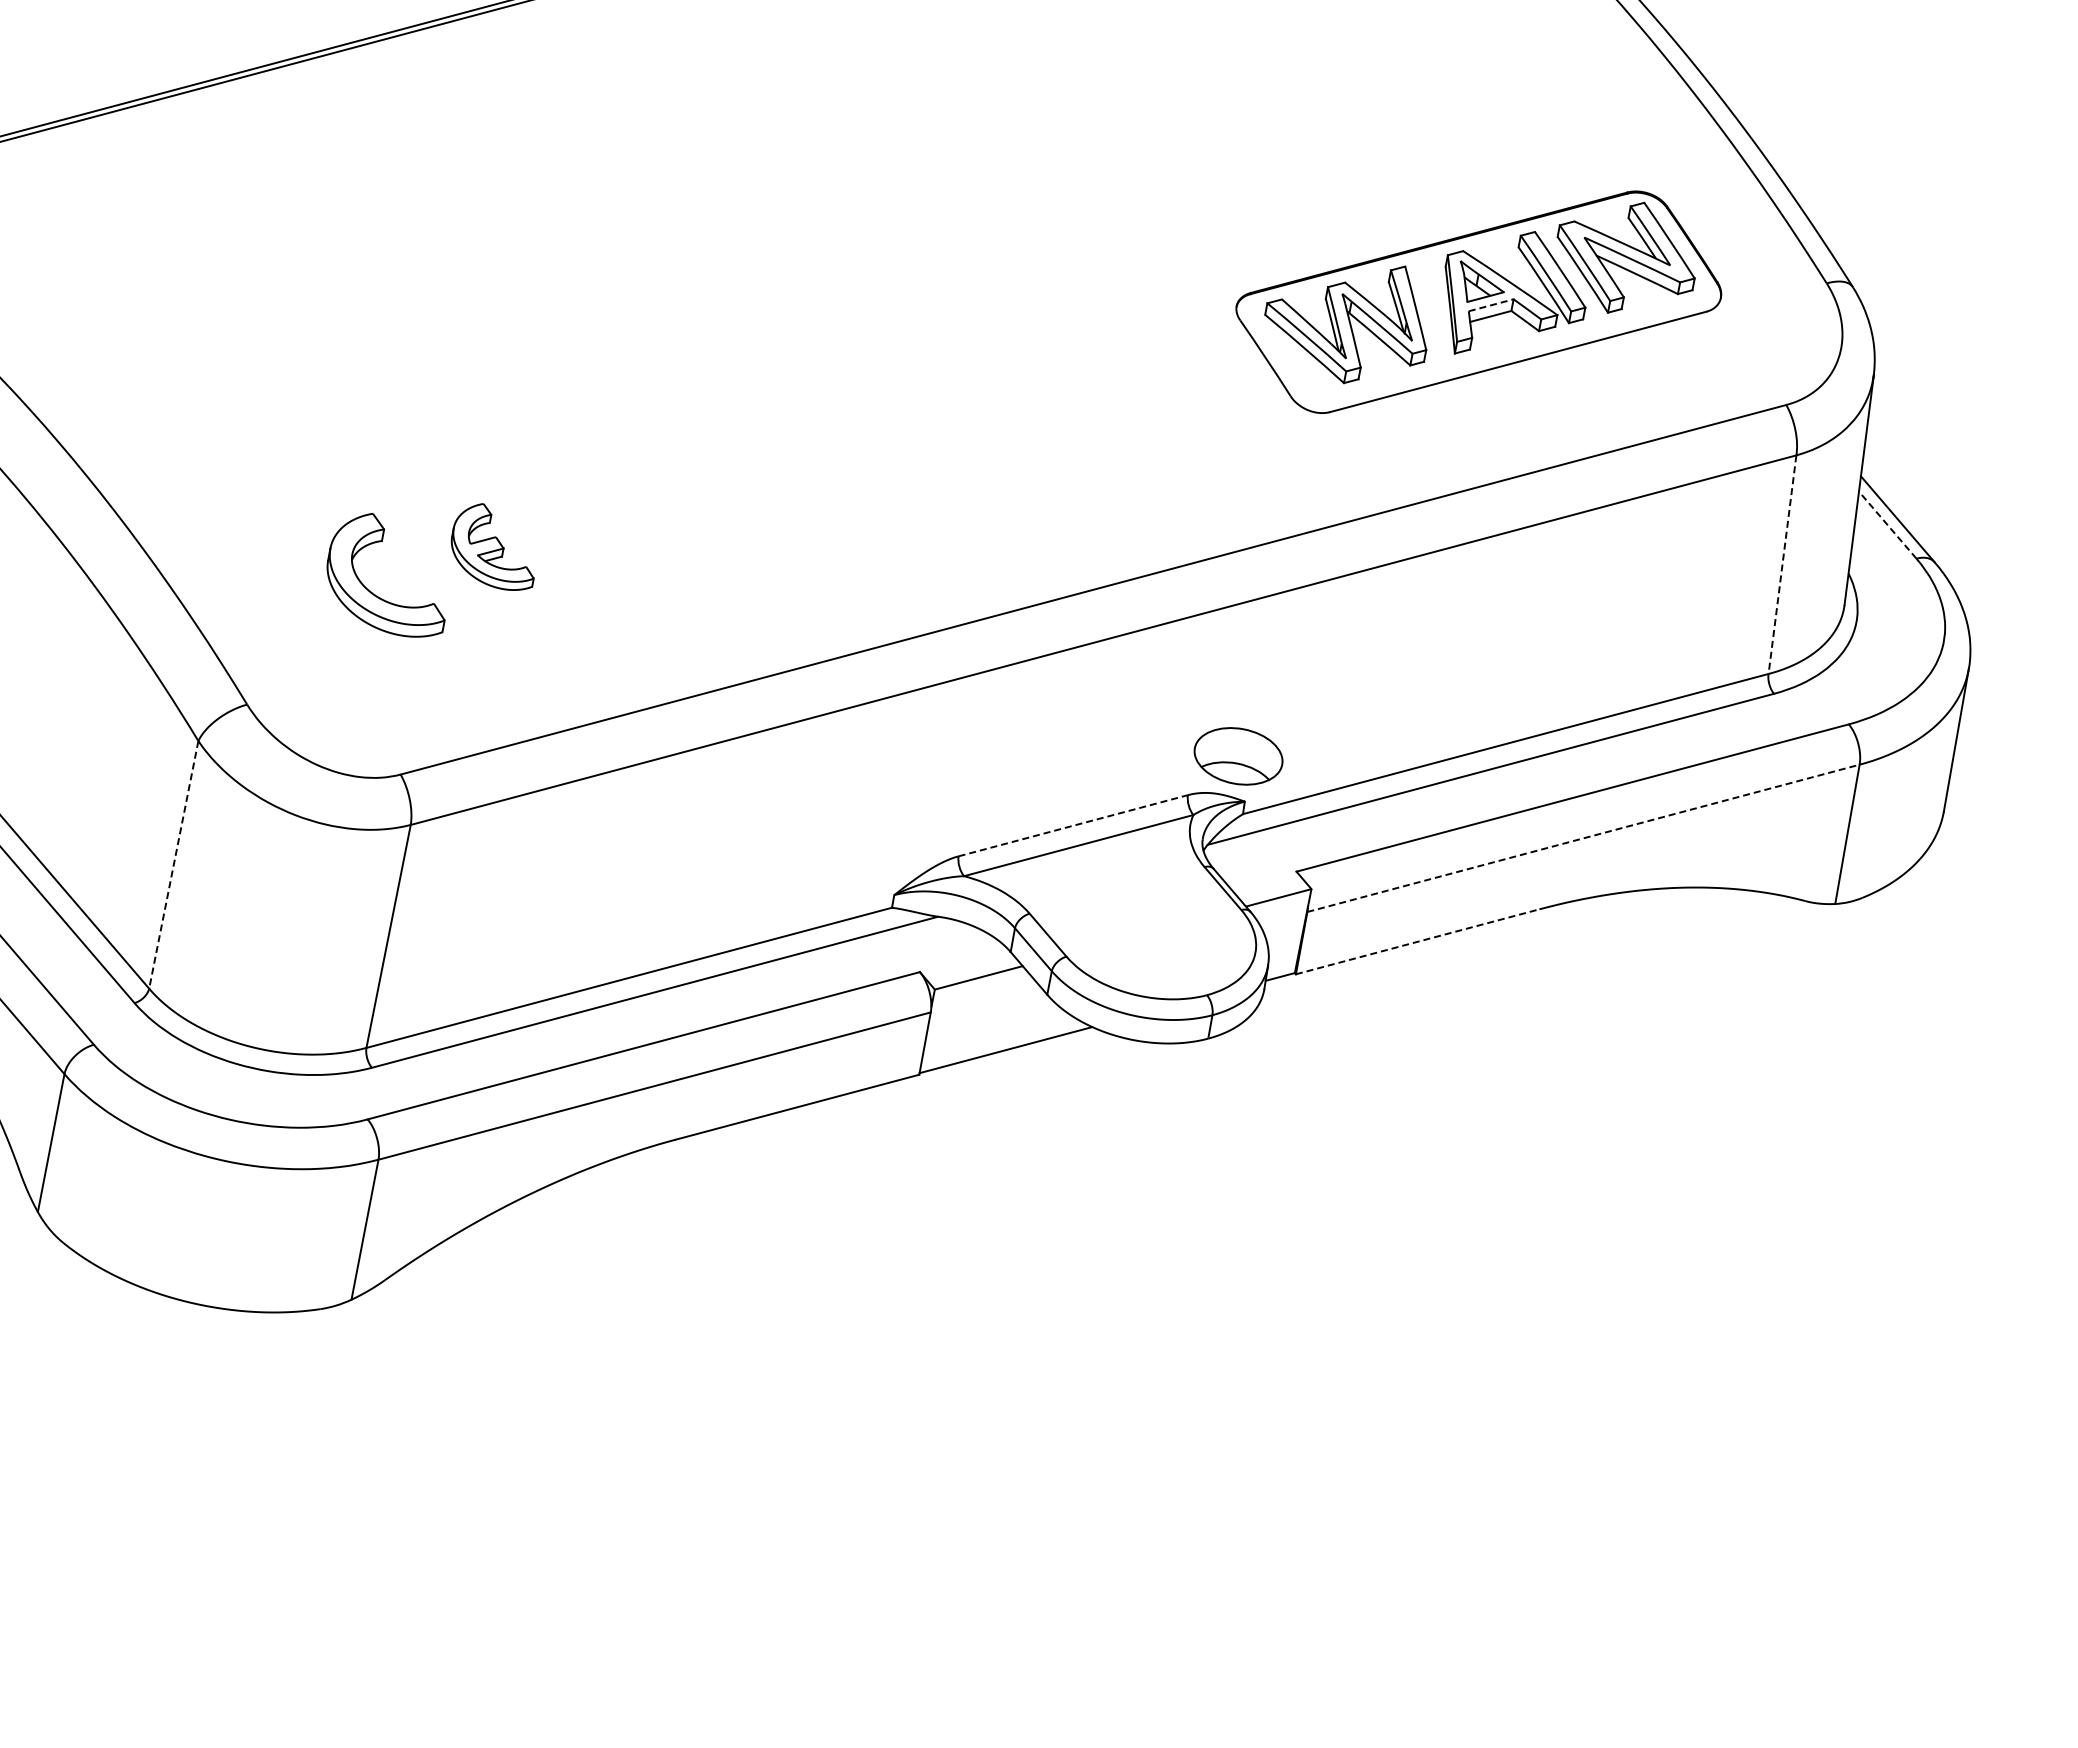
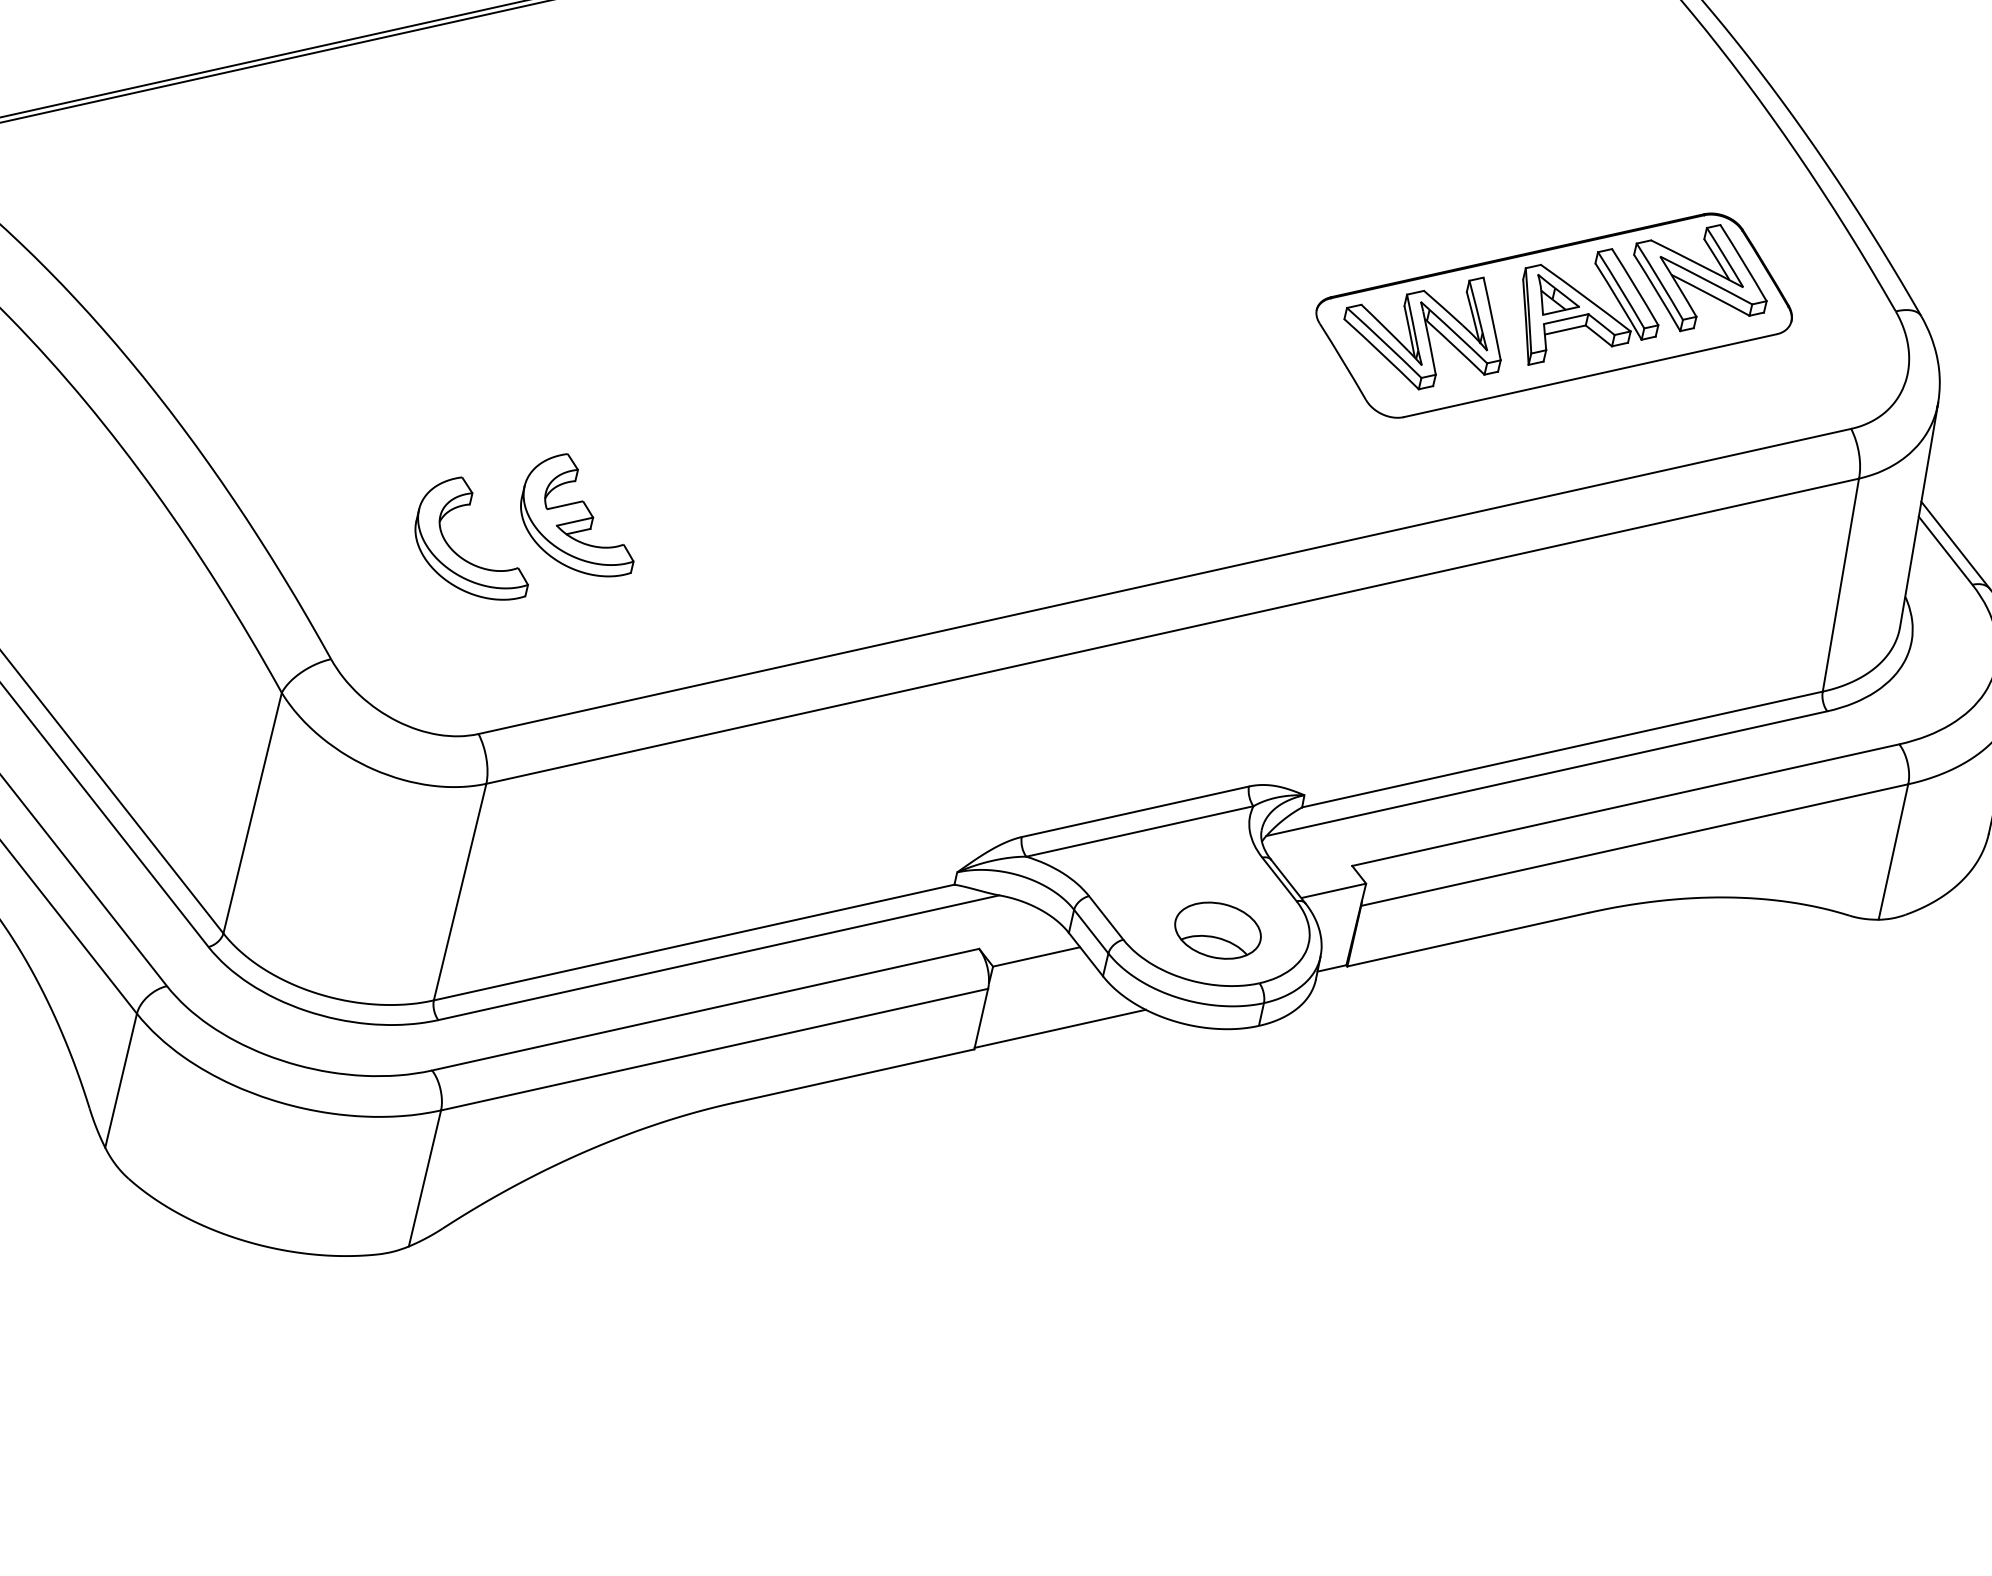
line: (1491, 305) -> (1566, 319), dashed -> solid
line: (1887, 524) -> (1945, 550), dashed -> solid
part: (492, 546) -> (577, 514), size x1.43
line: (1782, 565) -> (1840, 585), dashed -> solid
part: (1238, 756) -> (1217, 930), moved
line: (1073, 825) -> (1135, 811), dashed -> solid
line: (1583, 838) -> (1634, 845), dashed -> solid
line: (173, 865) -> (252, 813), dashed -> solid
line: (1418, 941) -> (1468, 939), dashed -> solid

